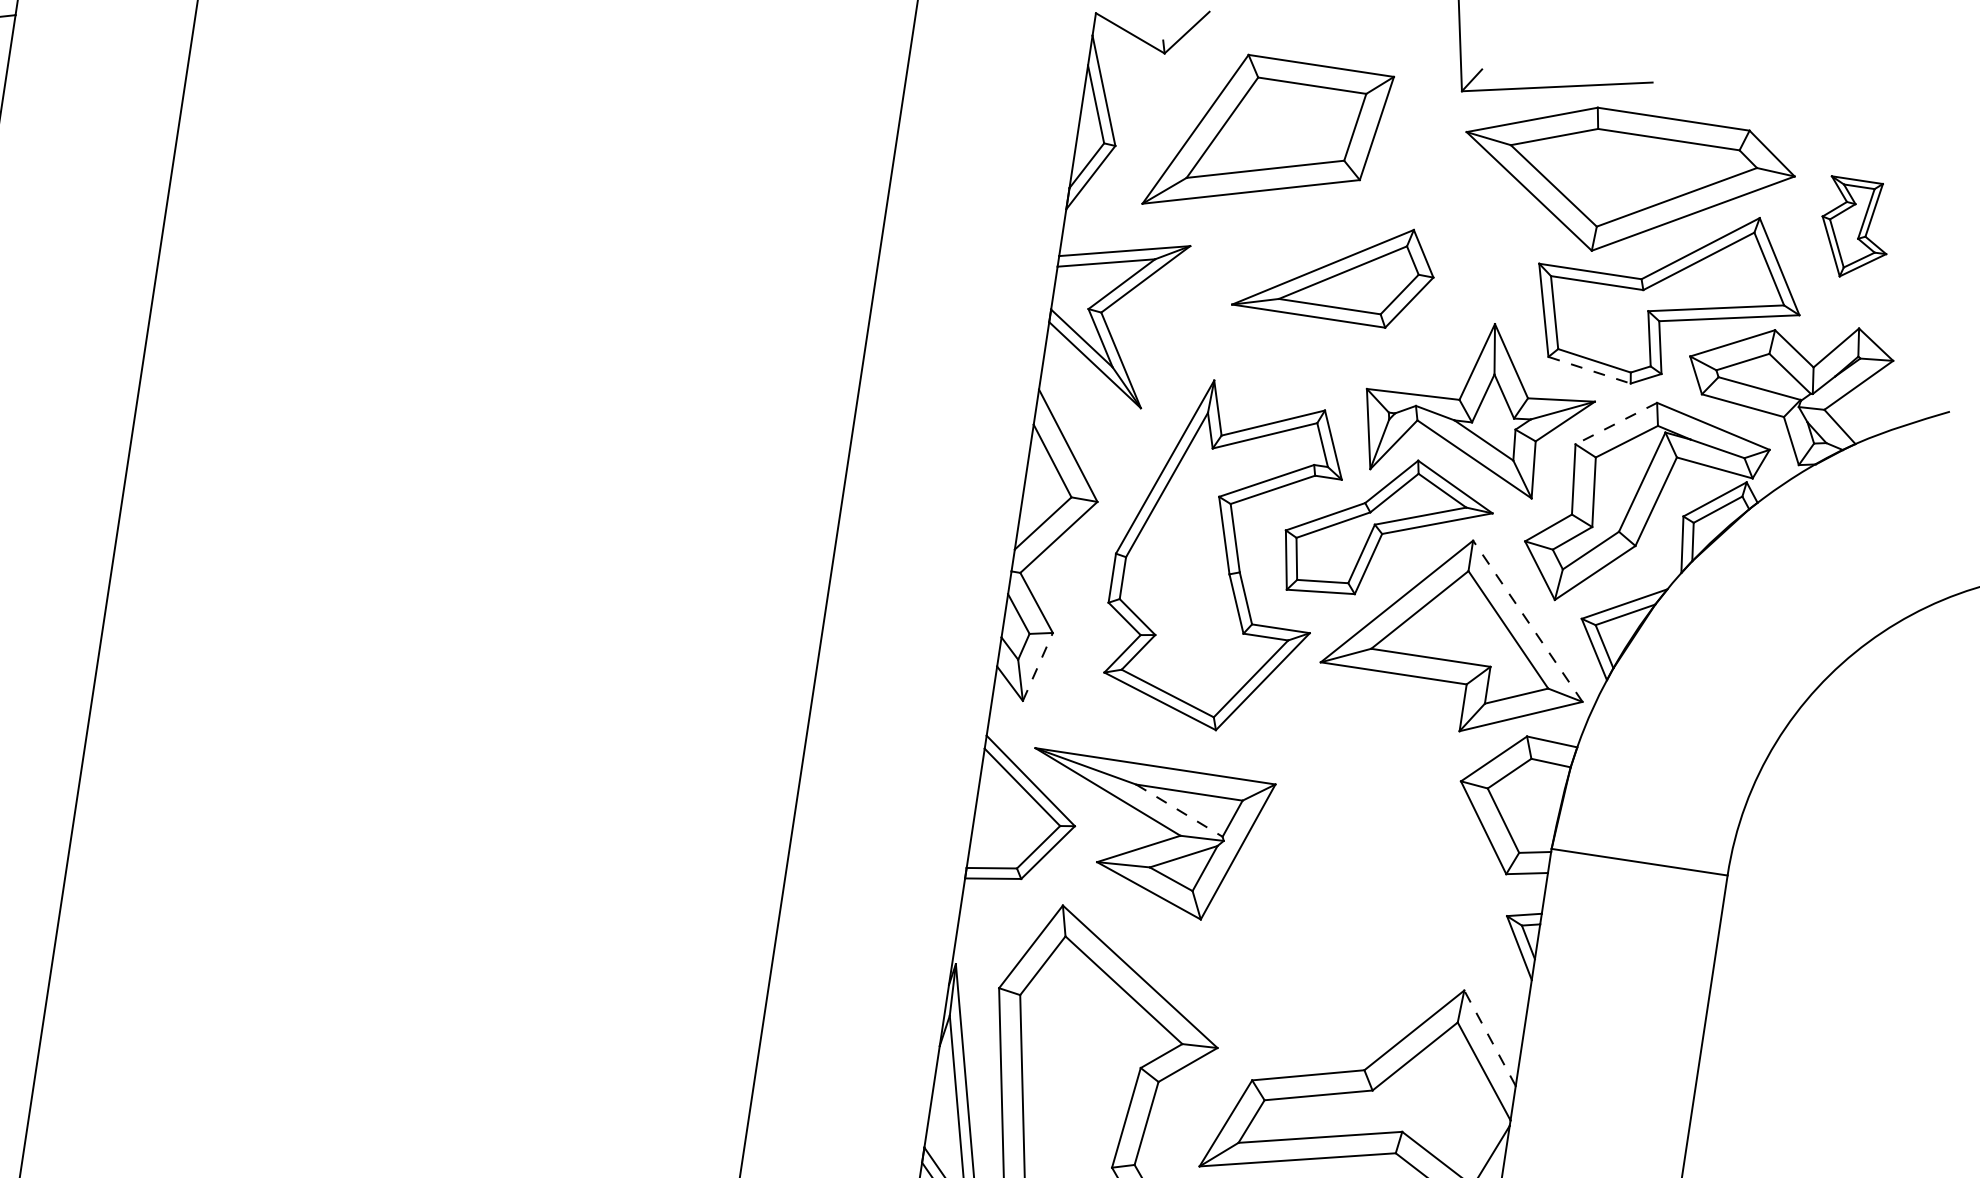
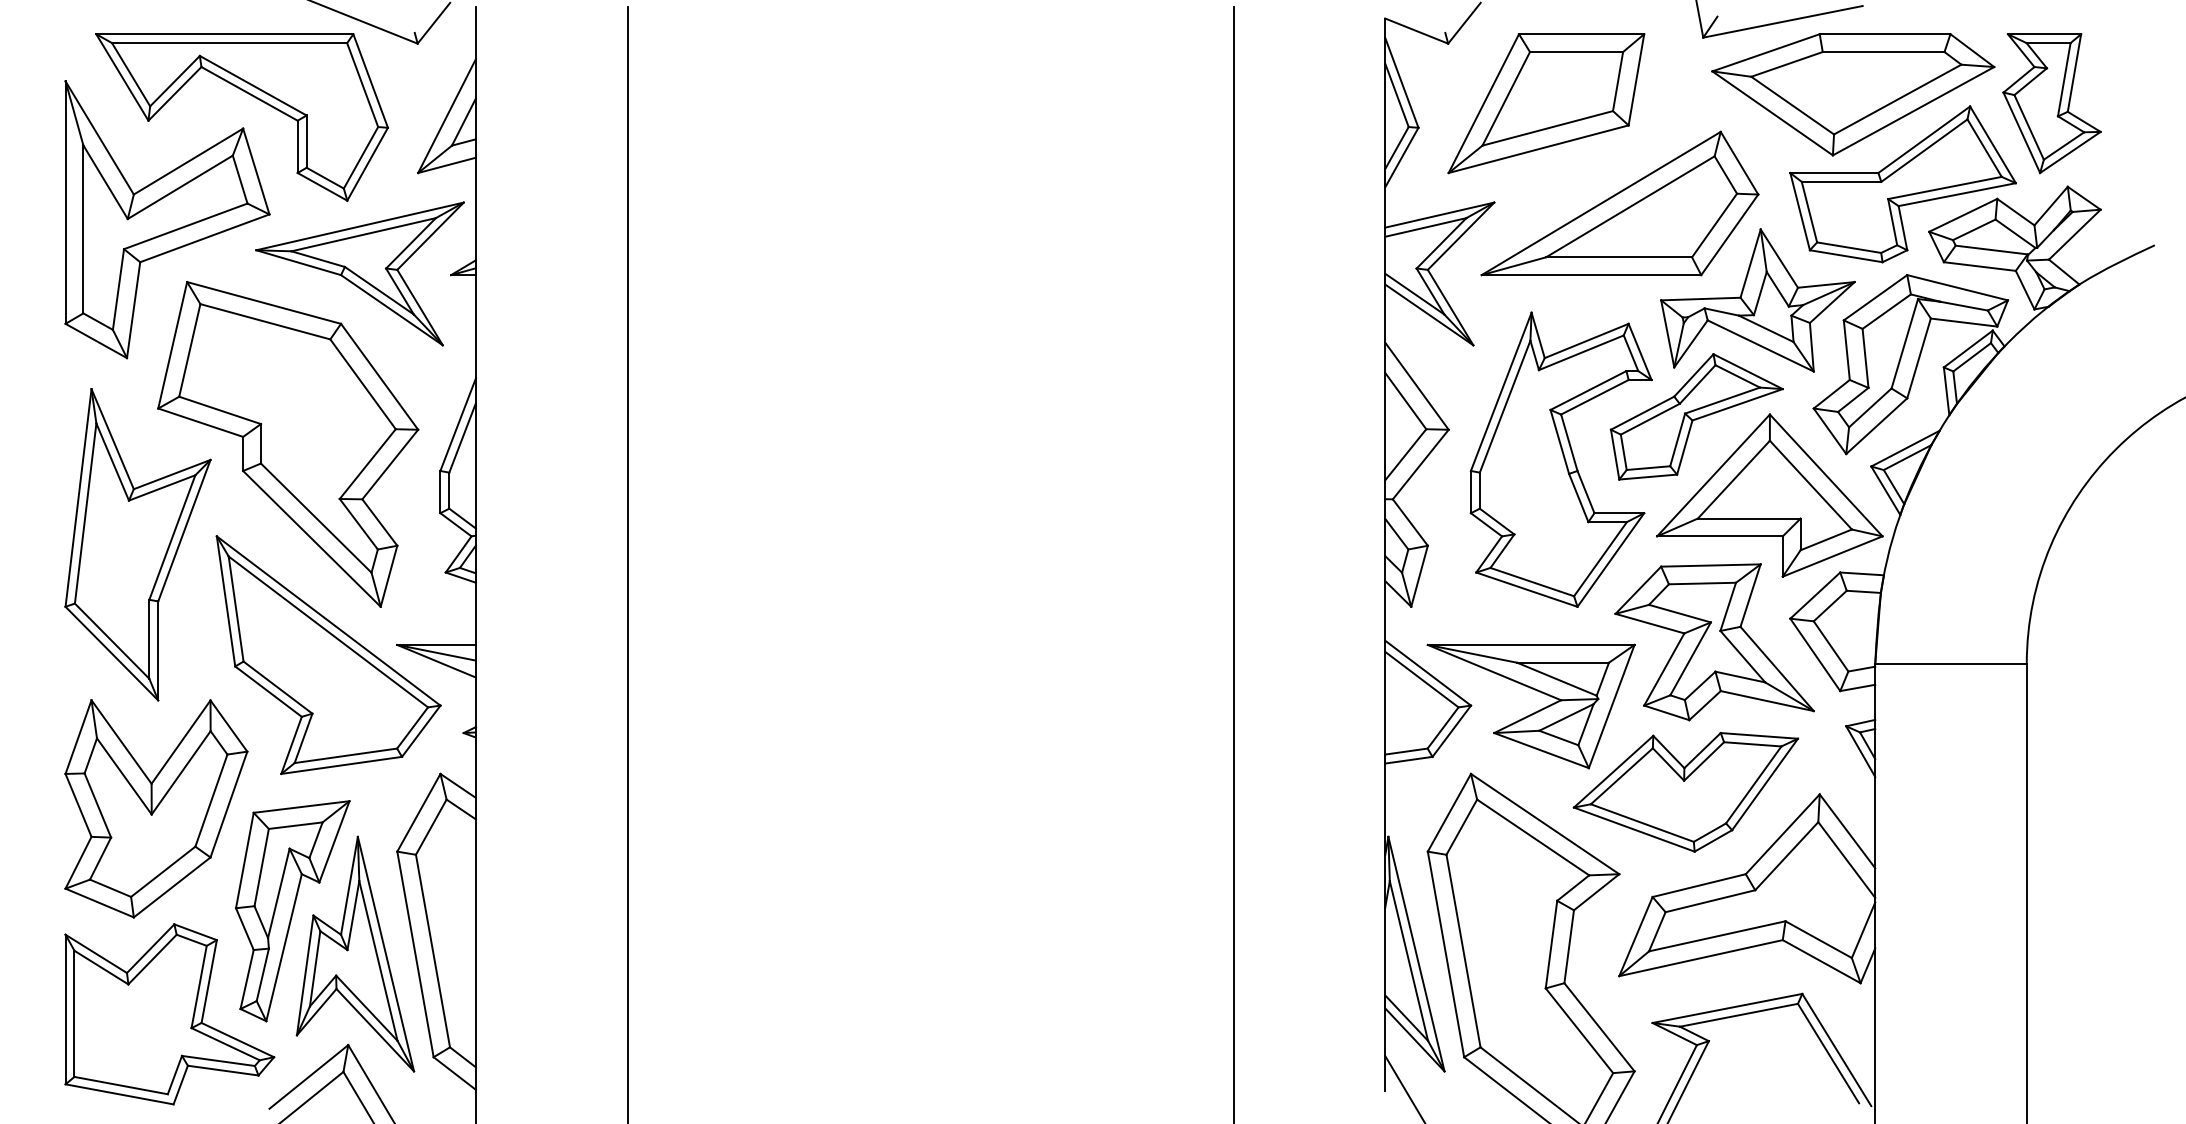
part: (1854, 228) -> (2051, 103), size x1.67
part: (1335, 269) -> (1619, 203), size x1.67
line: (1589, 370) -> (1846, 256), dashed -> solid
line: (1616, 423) -> (1875, 297), dashed -> solid
line: (1528, 621) -> (1826, 475), dashed -> solid
line: (1037, 667) -> (1419, 576), dashed -> solid
part: (1368, 795) -> (1714, 642), added
line: (1179, 811) -> (1557, 679), dashed -> solid
part: (1308, 964) -> (1685, 792), added
line: (1490, 1037) -> (1847, 830), dashed -> solid

